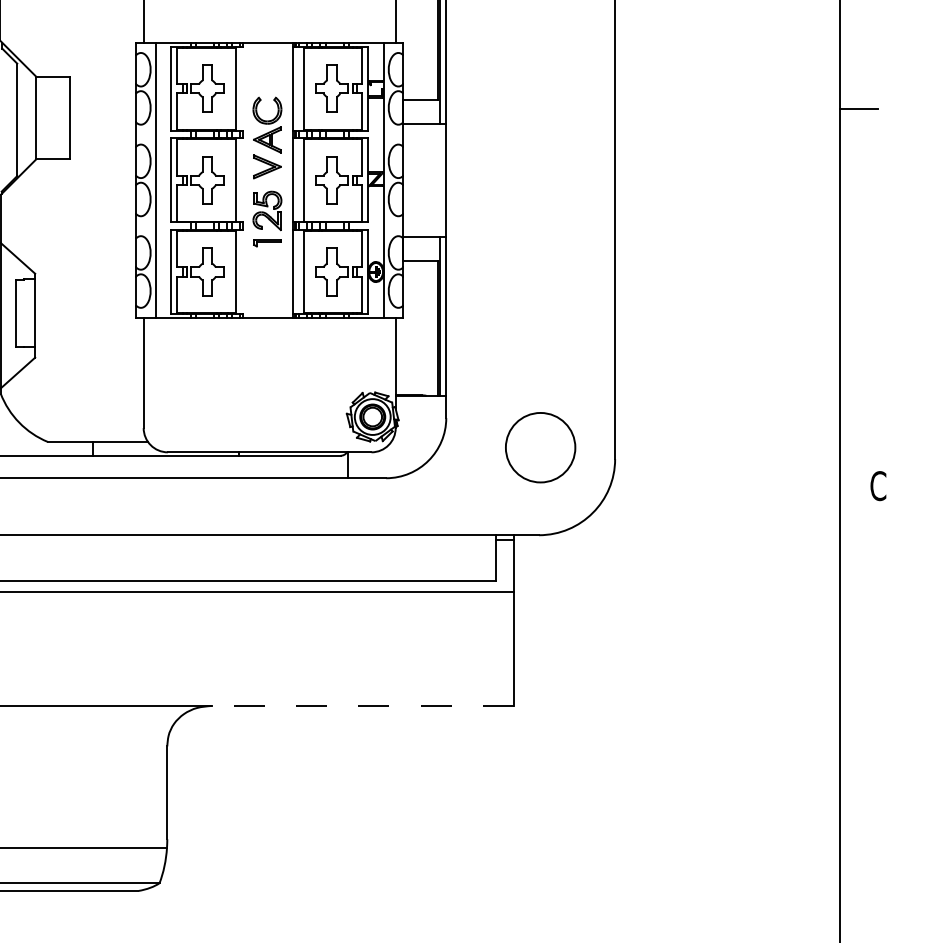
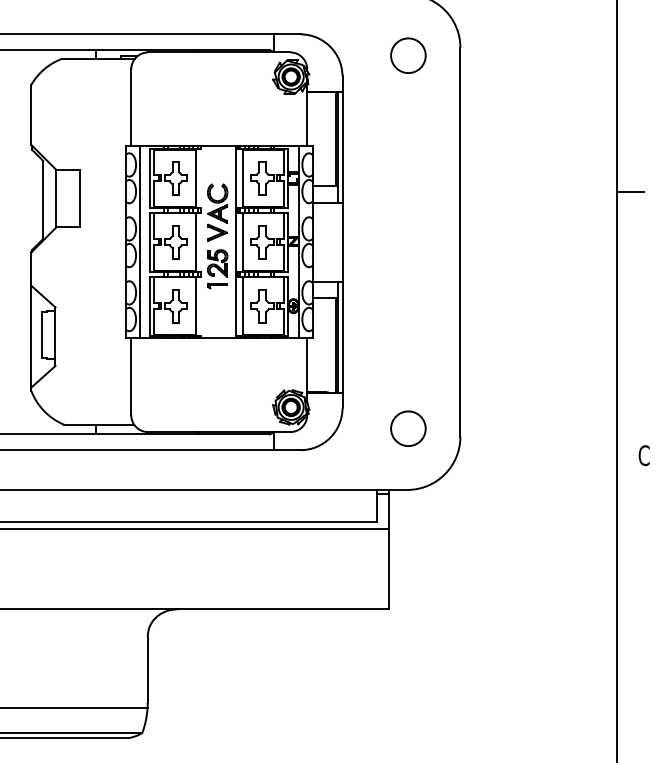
circle: (540, 447) -> (408, 428), size x0.71
line: (361, 706) -> (283, 609), dashed -> solid

